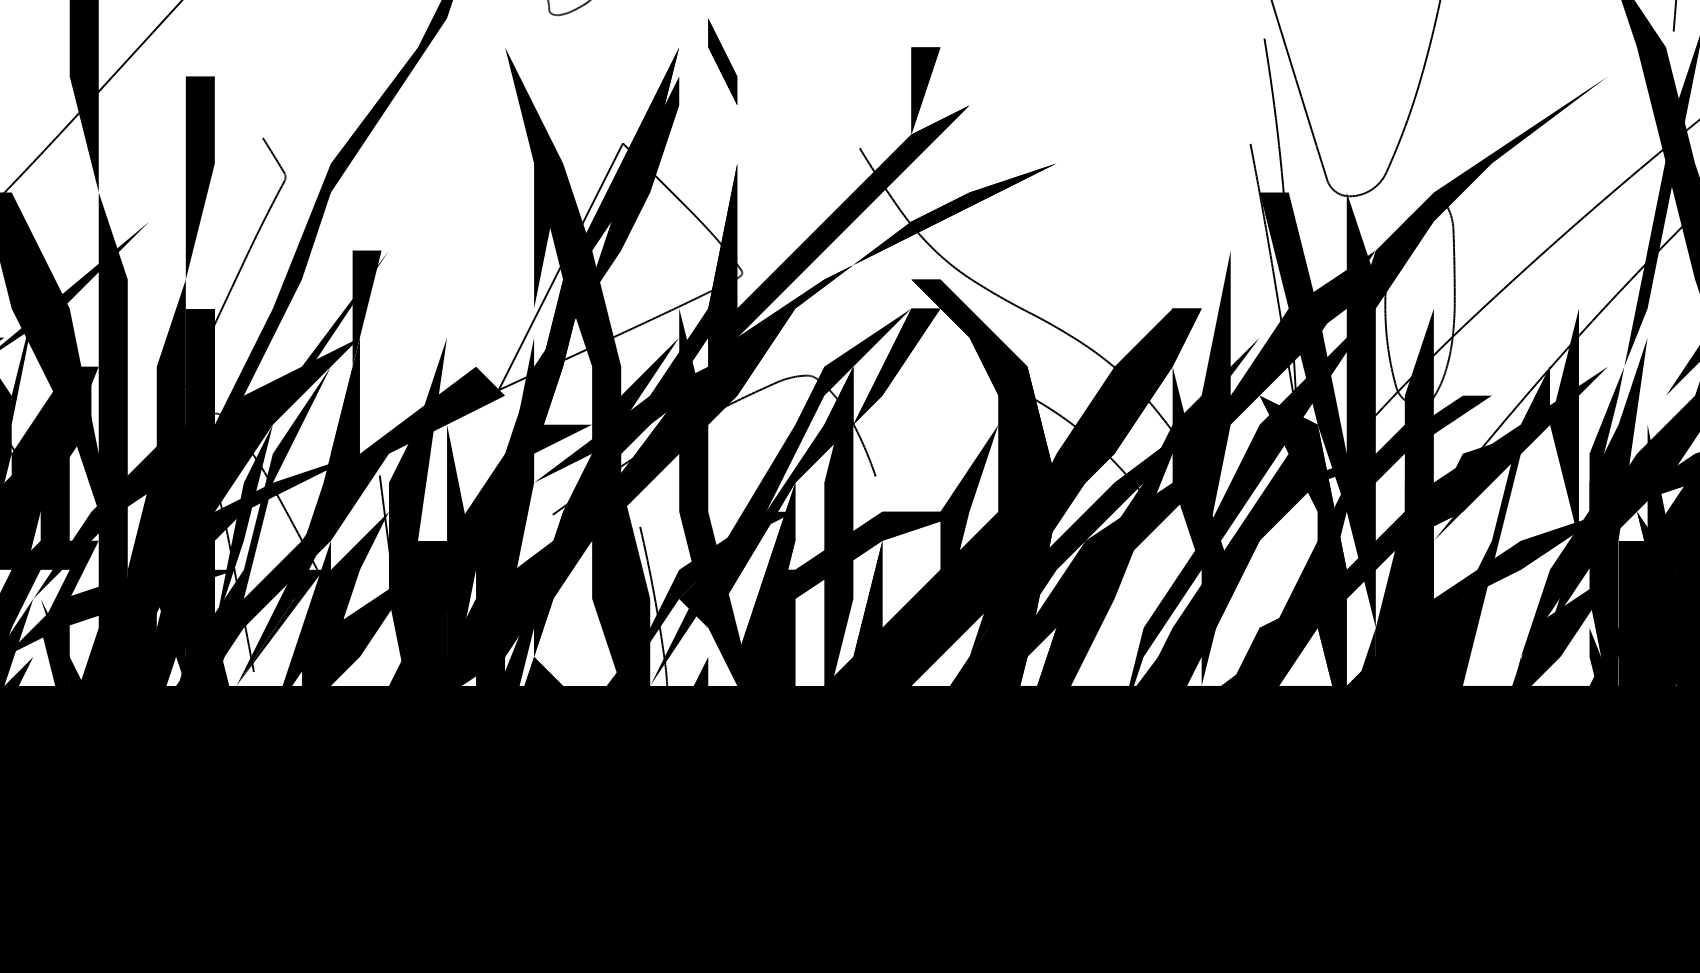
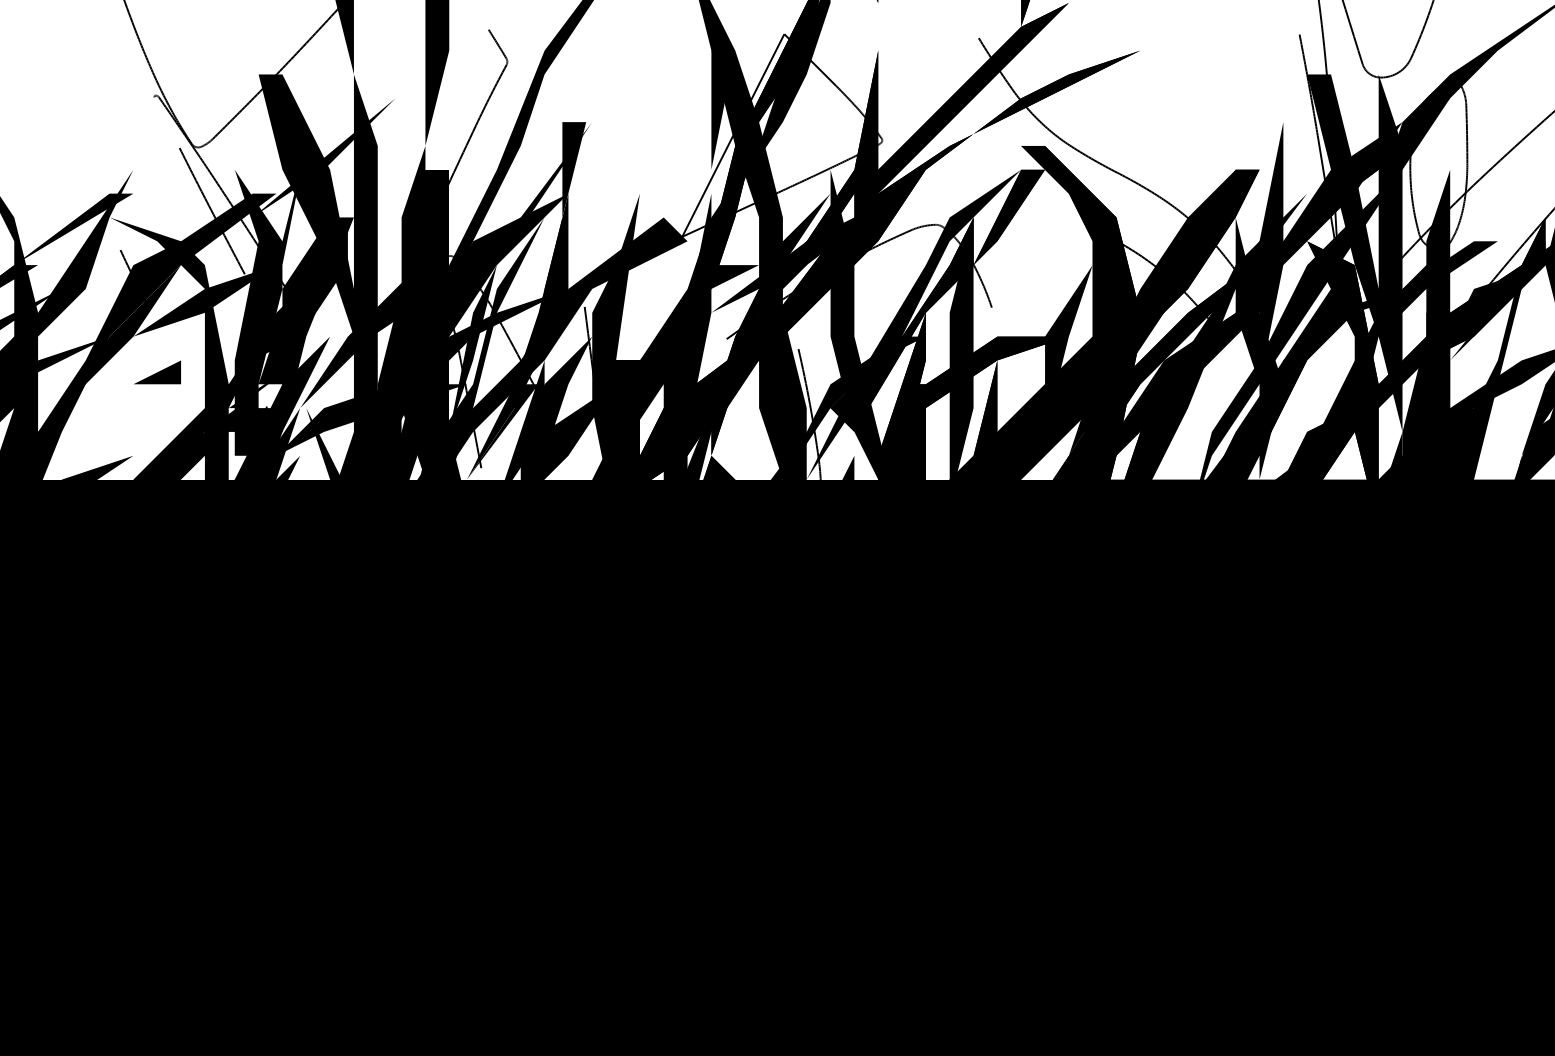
fill: (461, 570) -> (651, 384), removed
fill: (68, 584) -> (329, 396), removed

